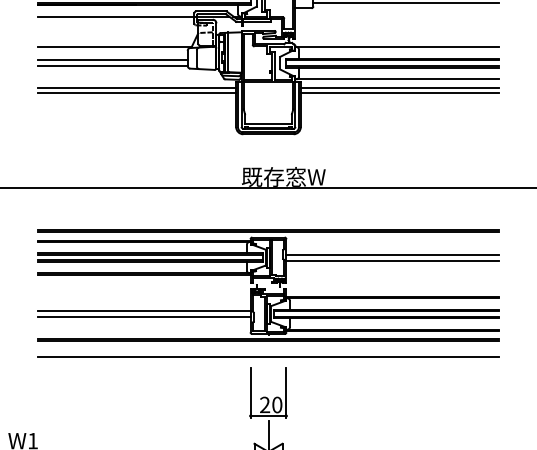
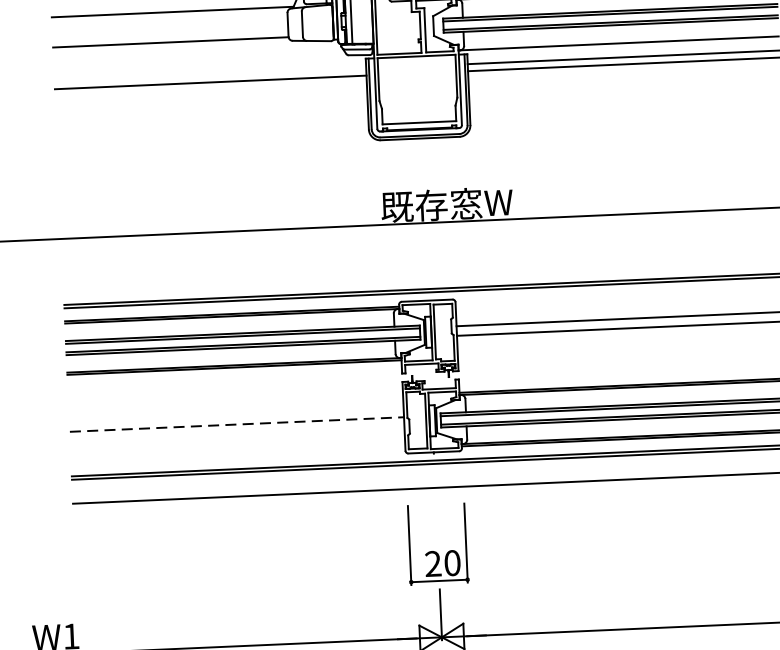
line: (112, 60) -> (170, 33), removed
line: (136, 88) -> (209, 75), removed
line: (144, 310) -> (237, 423), solid -> dashed
line: (143, 317) -> (236, 434), removed

